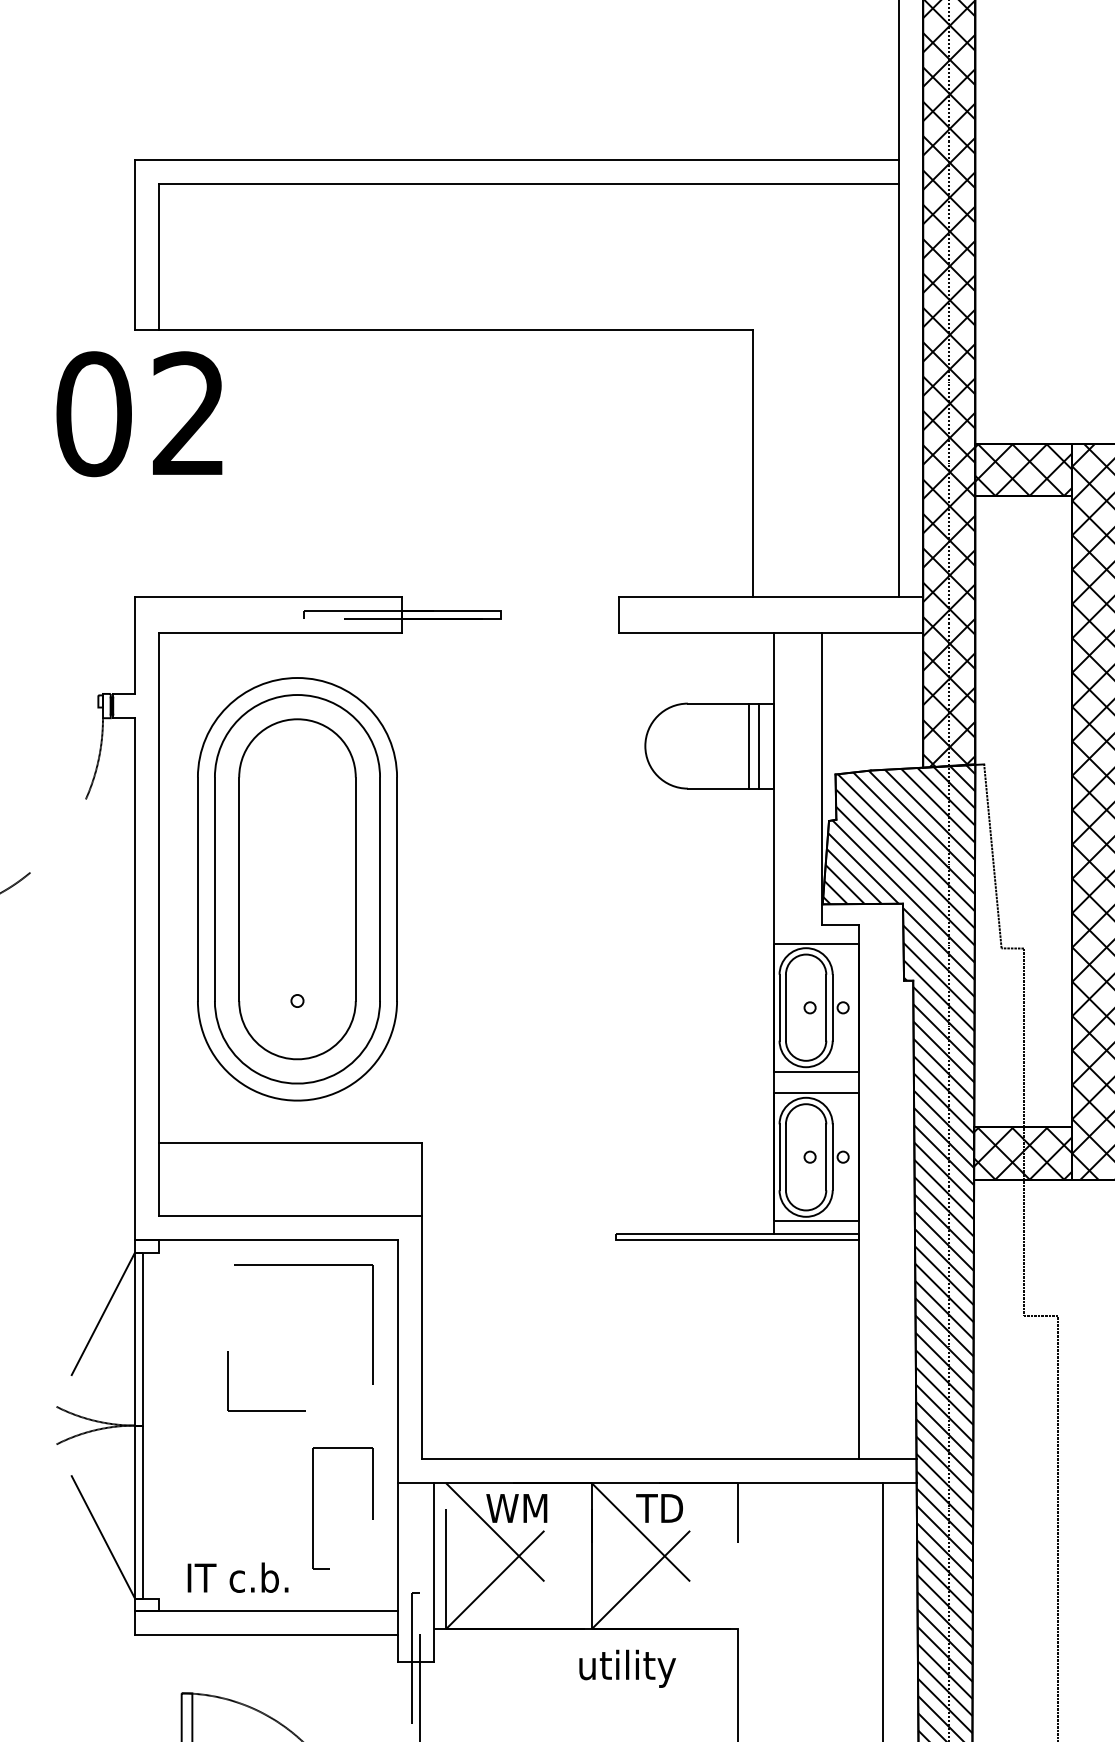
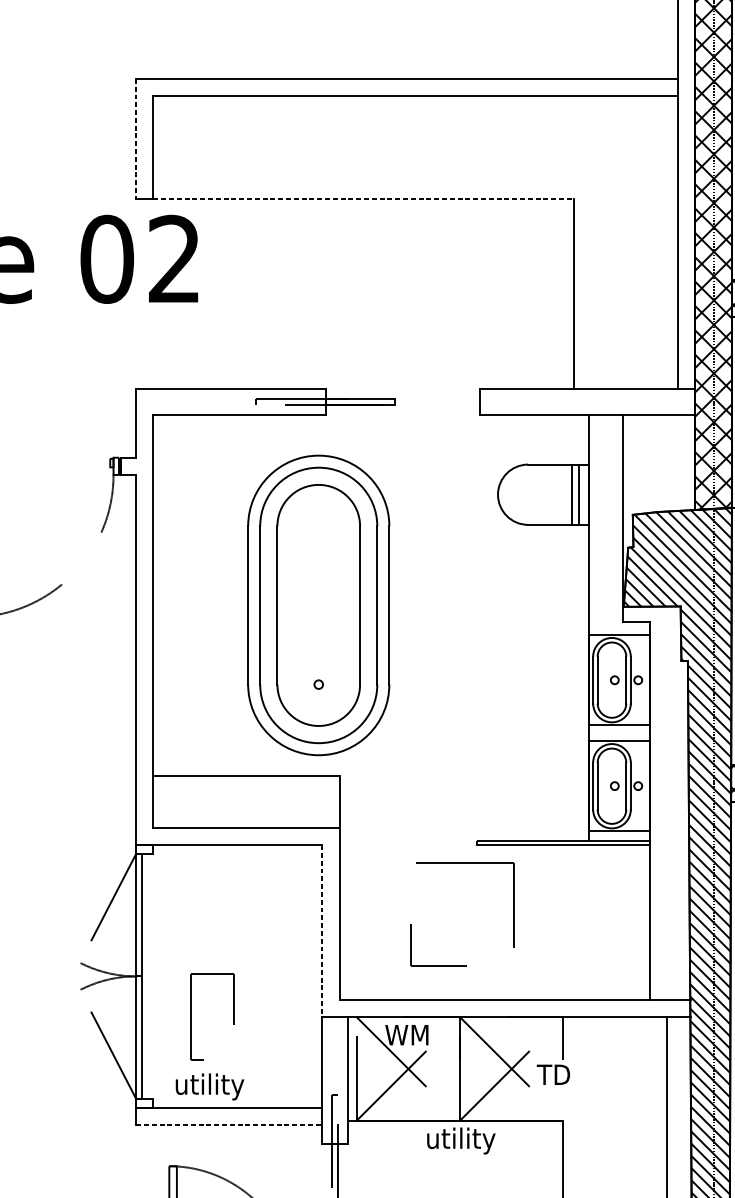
line: (135, 245) -> (136, 139), solid -> dashed
line: (456, 329) -> (364, 199), solid -> dashed
part: (297, 889) -> (318, 605), moved
part: (300, 1265) -> (462, 862), moved
line: (397, 1362) -> (322, 931), solid -> dashed
part: (313, 1508) -> (191, 1017), moved
text: (659, 1508) -> (553, 1074), moved
text: (237, 1581) -> (208, 1086), IT c.b. -> utility
line: (266, 1635) -> (229, 1125), solid -> dashed
text: (627, 1668) -> (461, 1140), moved

